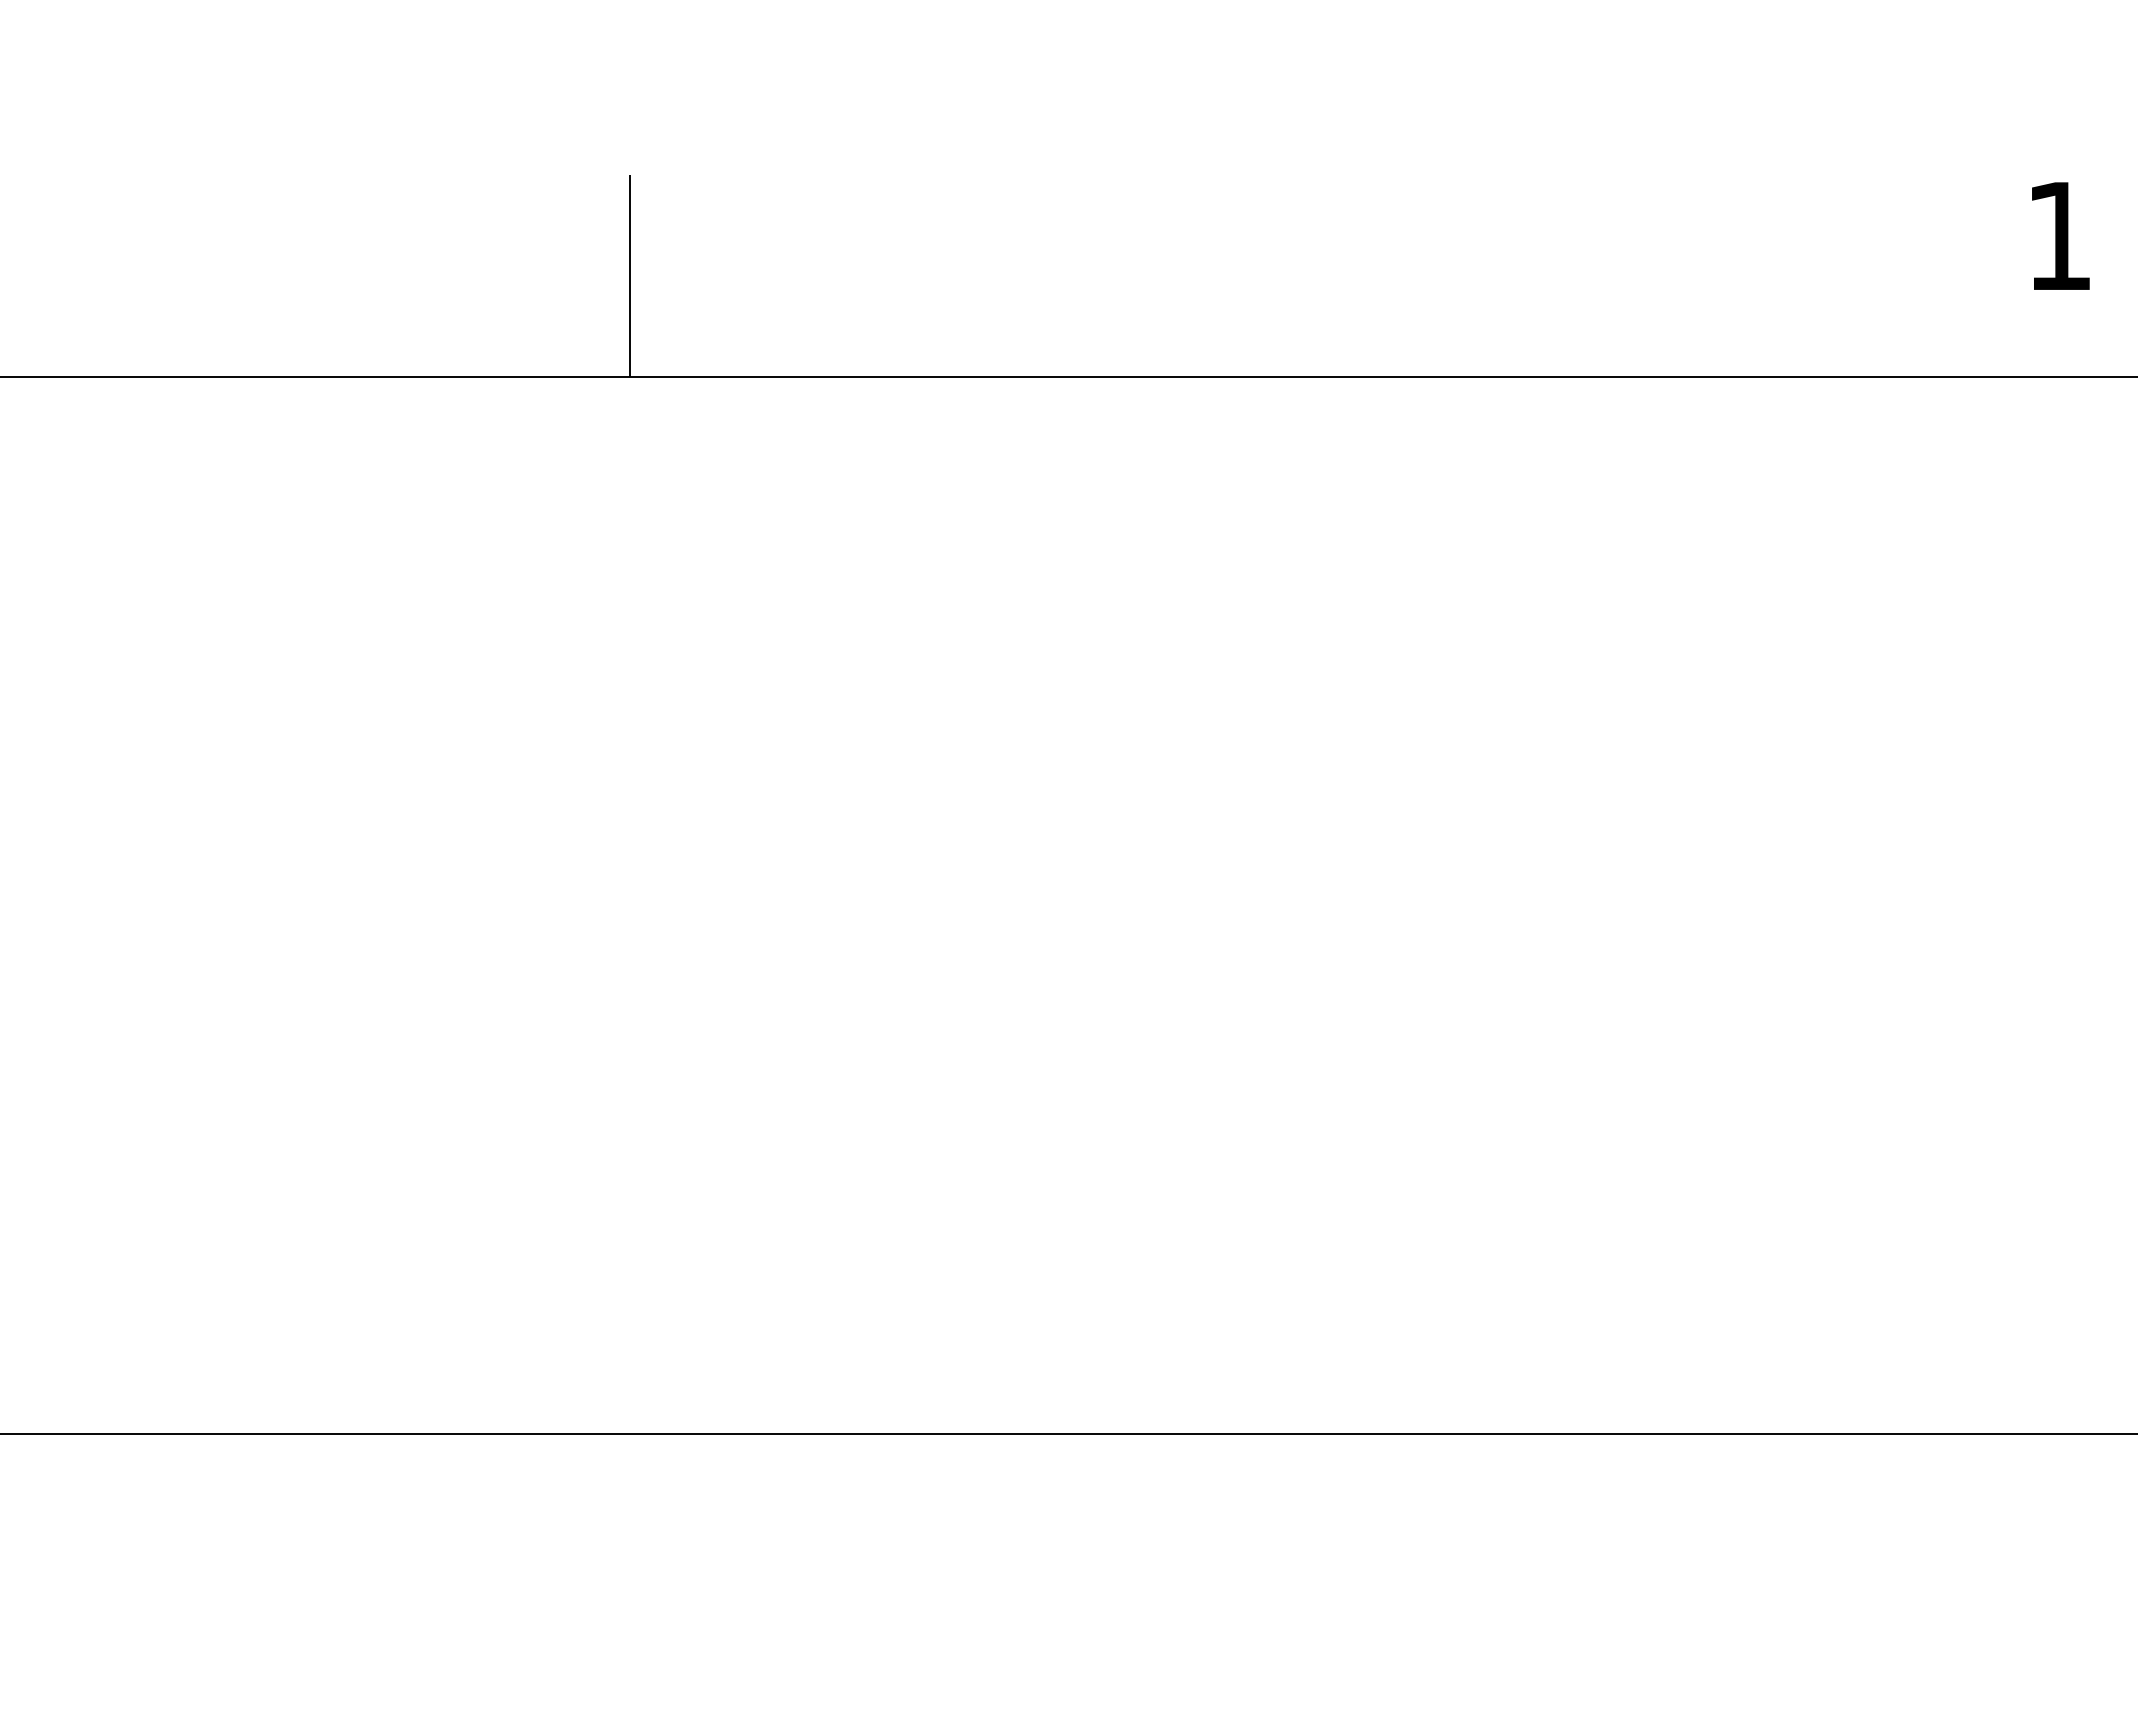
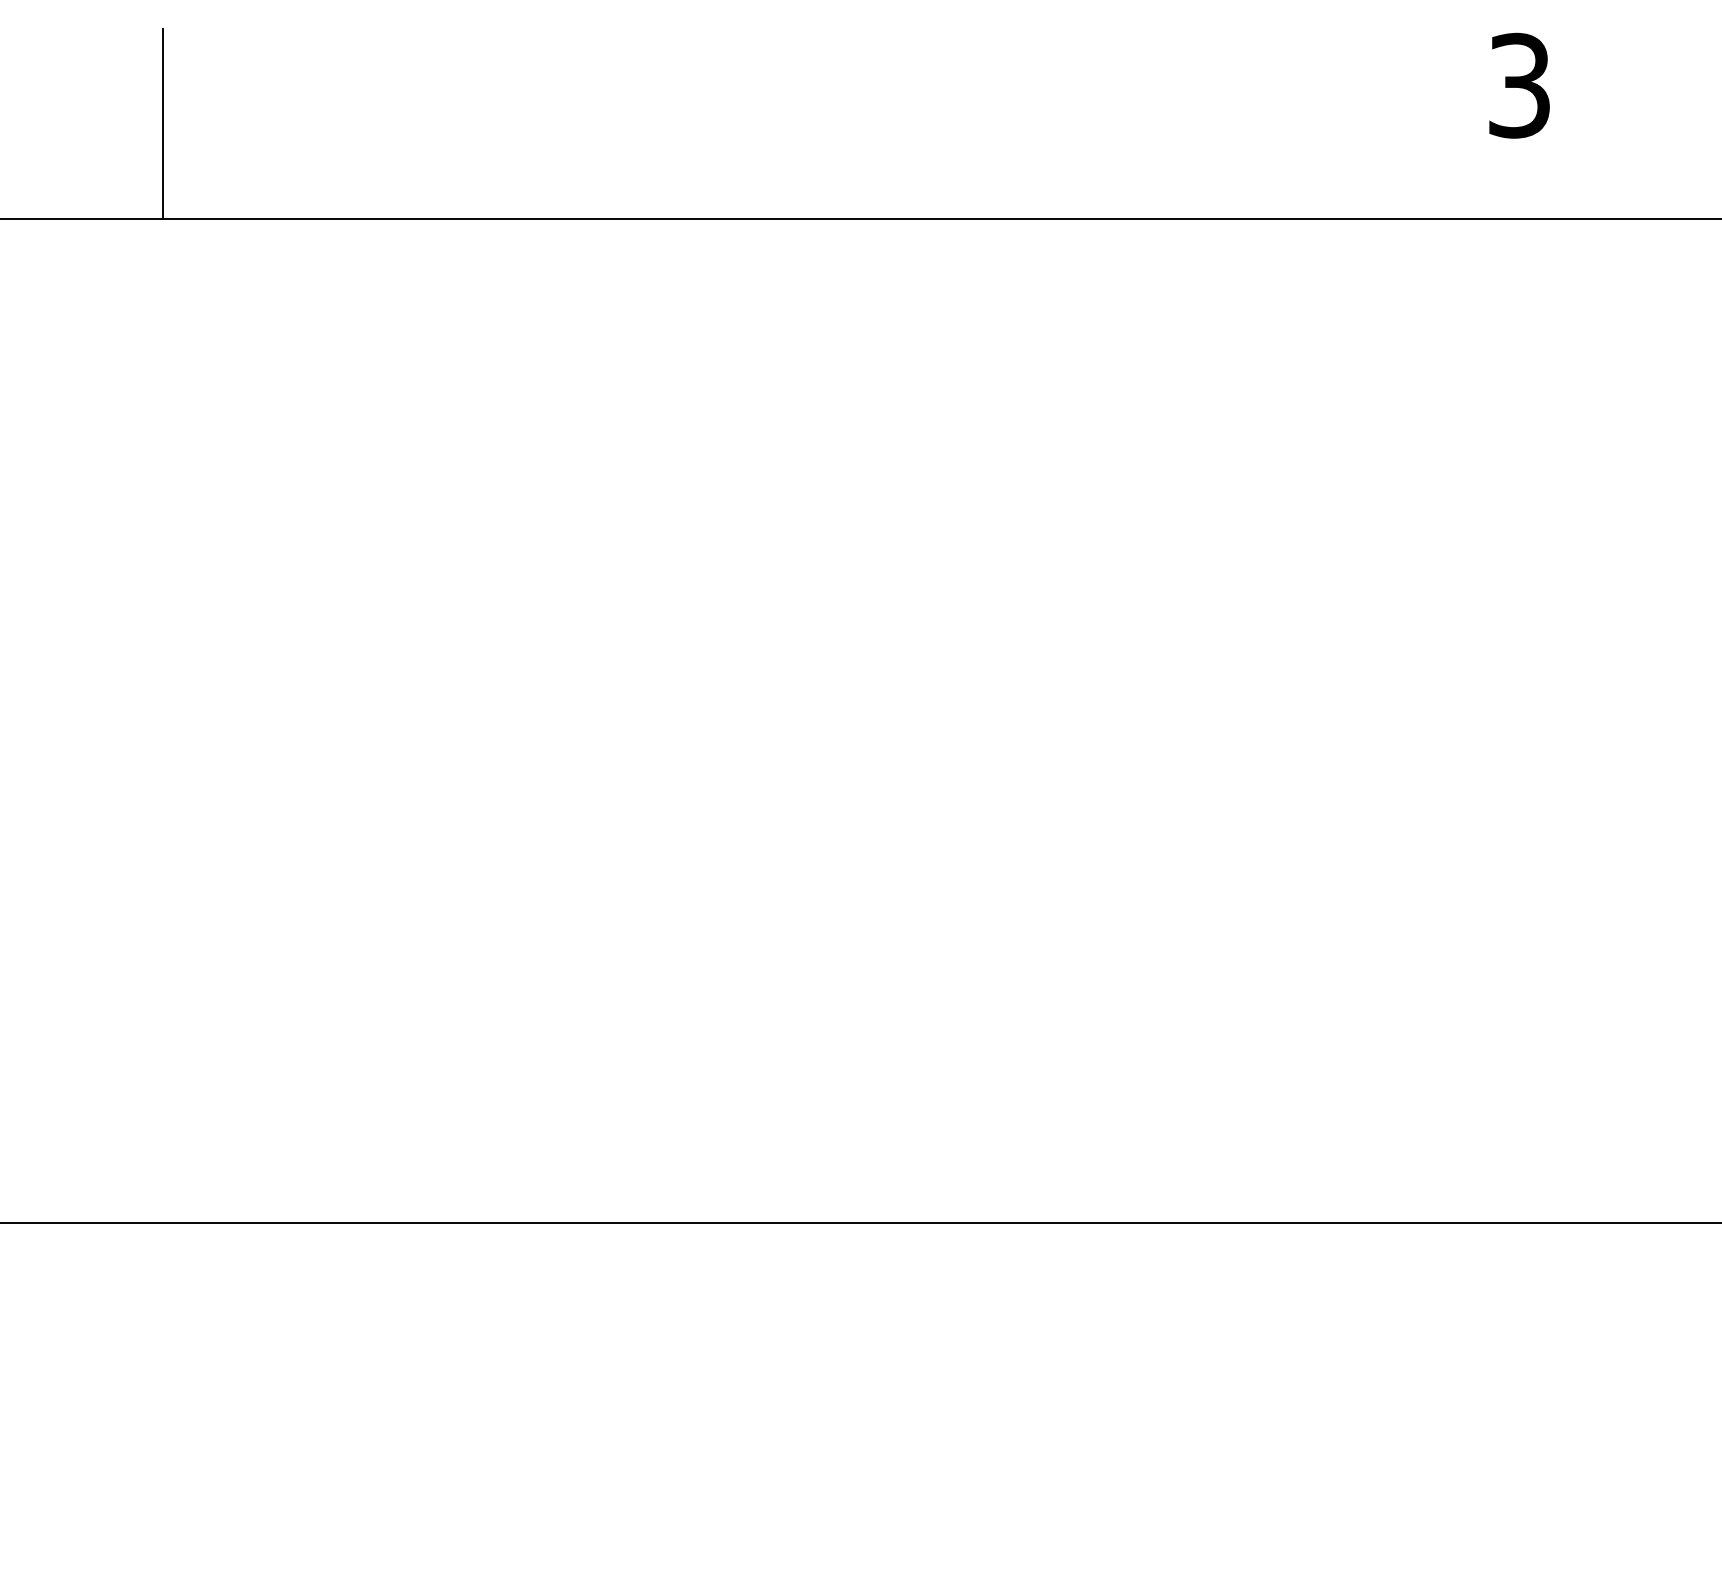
text: (2059, 235) -> (1519, 85), 1 -> 3

